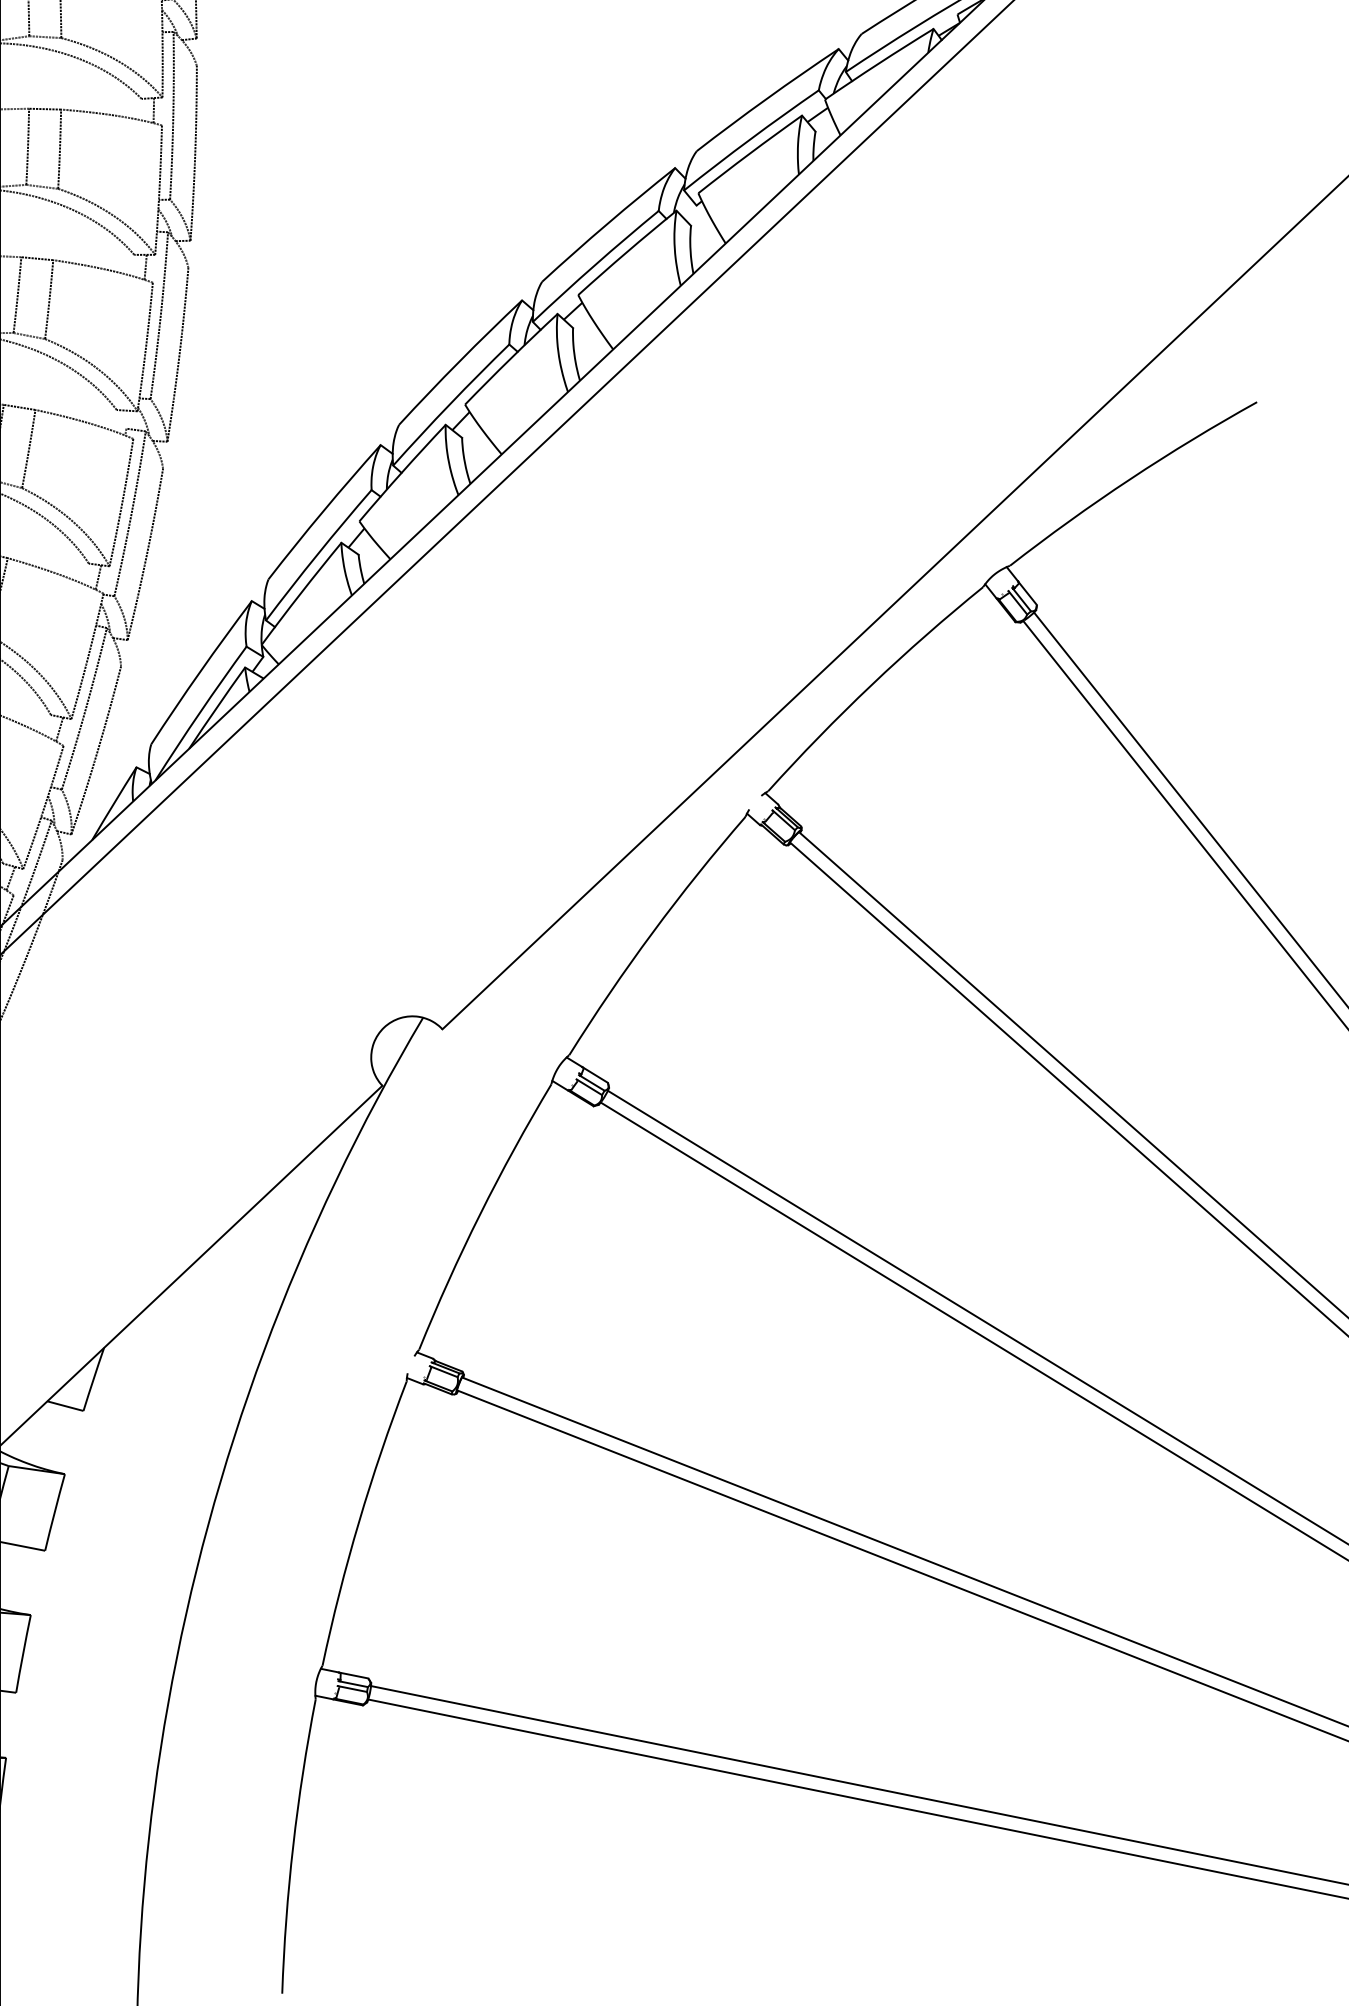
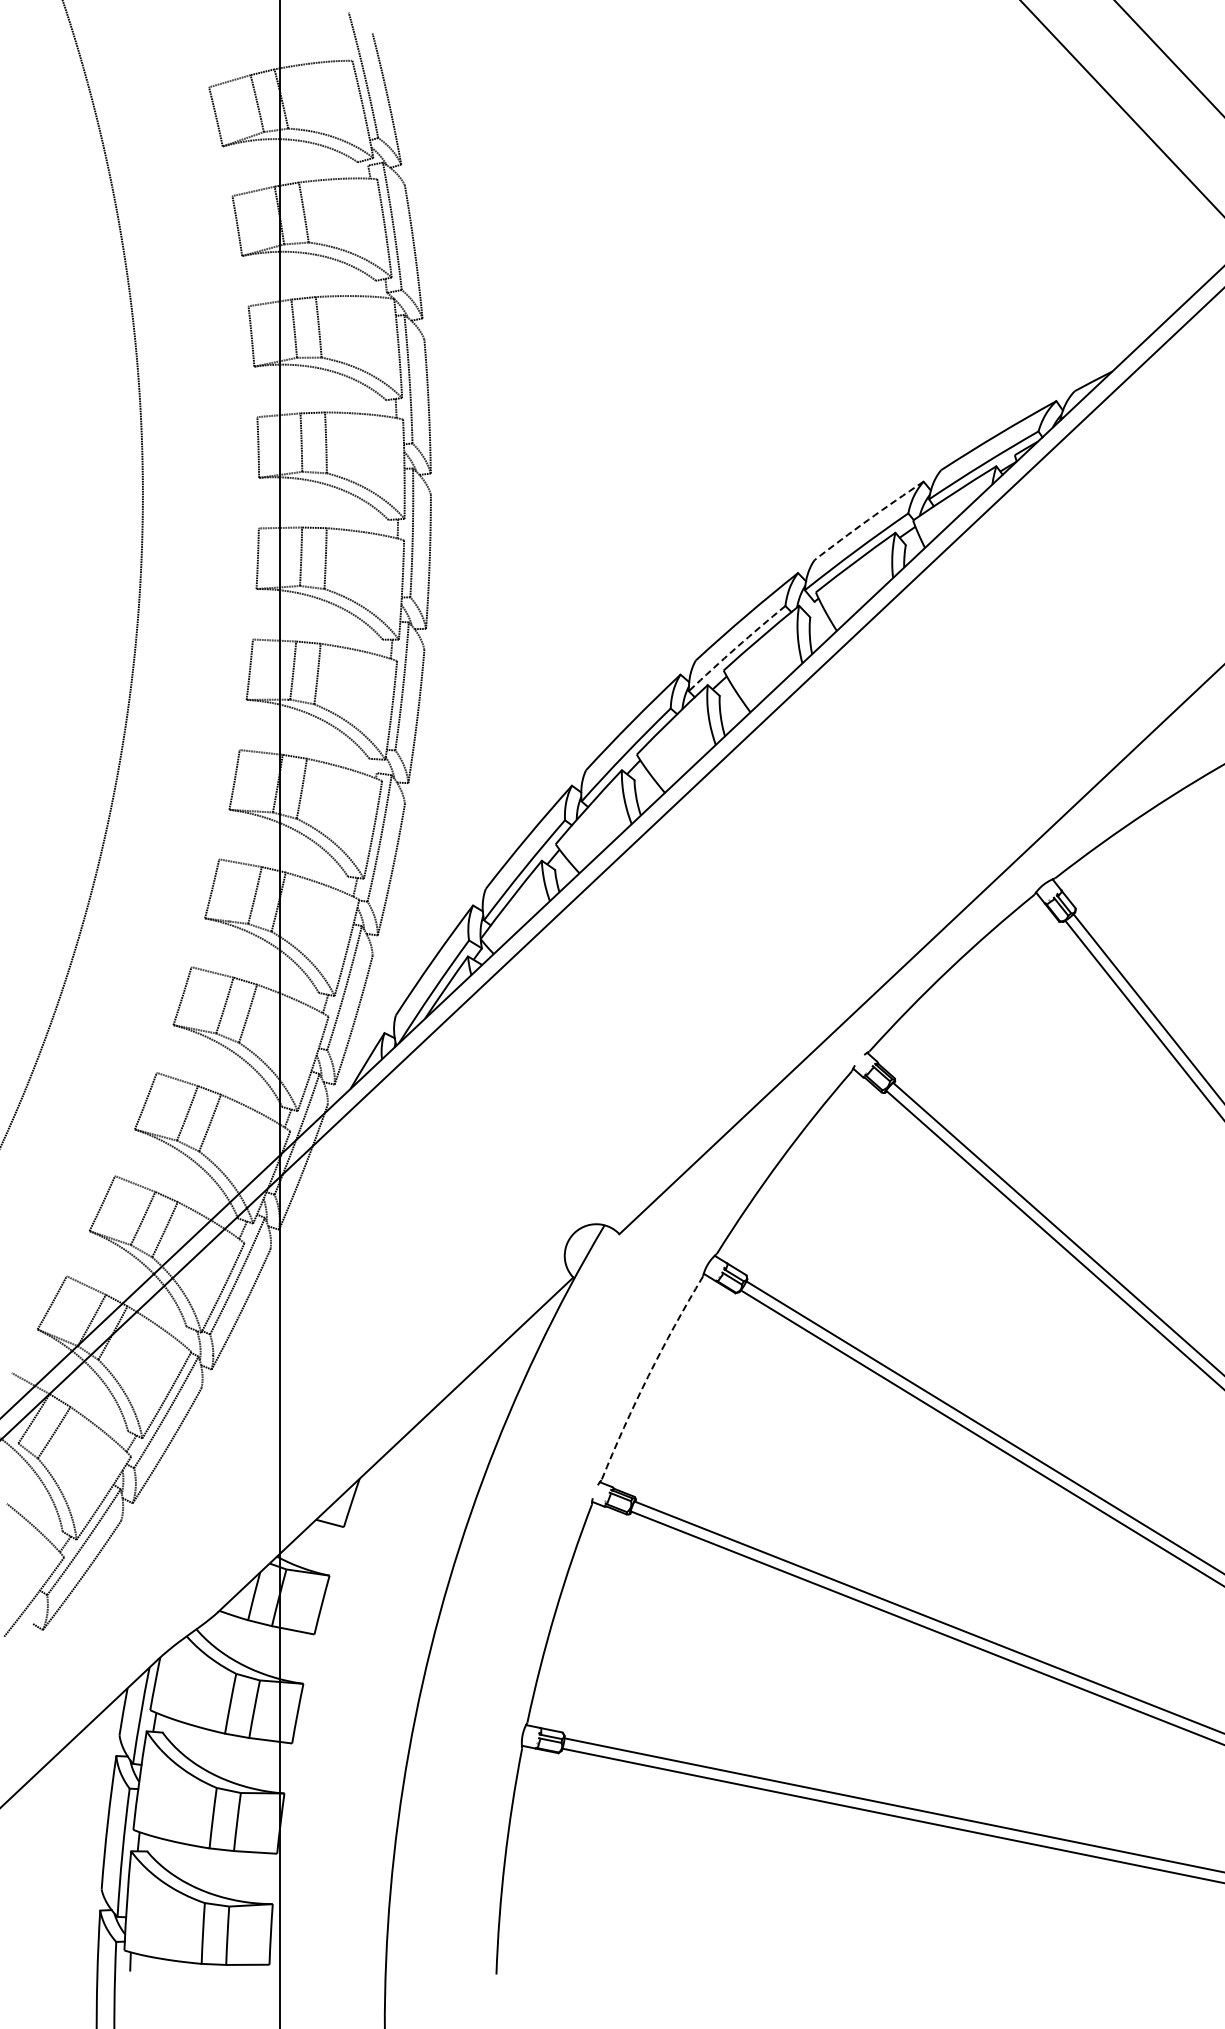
arc: (766, 98) -> (868, 519), solid -> dashed
arc: (594, 265) -> (736, 647), solid -> dashed
arc: (480, 1214) -> (648, 1376), solid -> dashed

